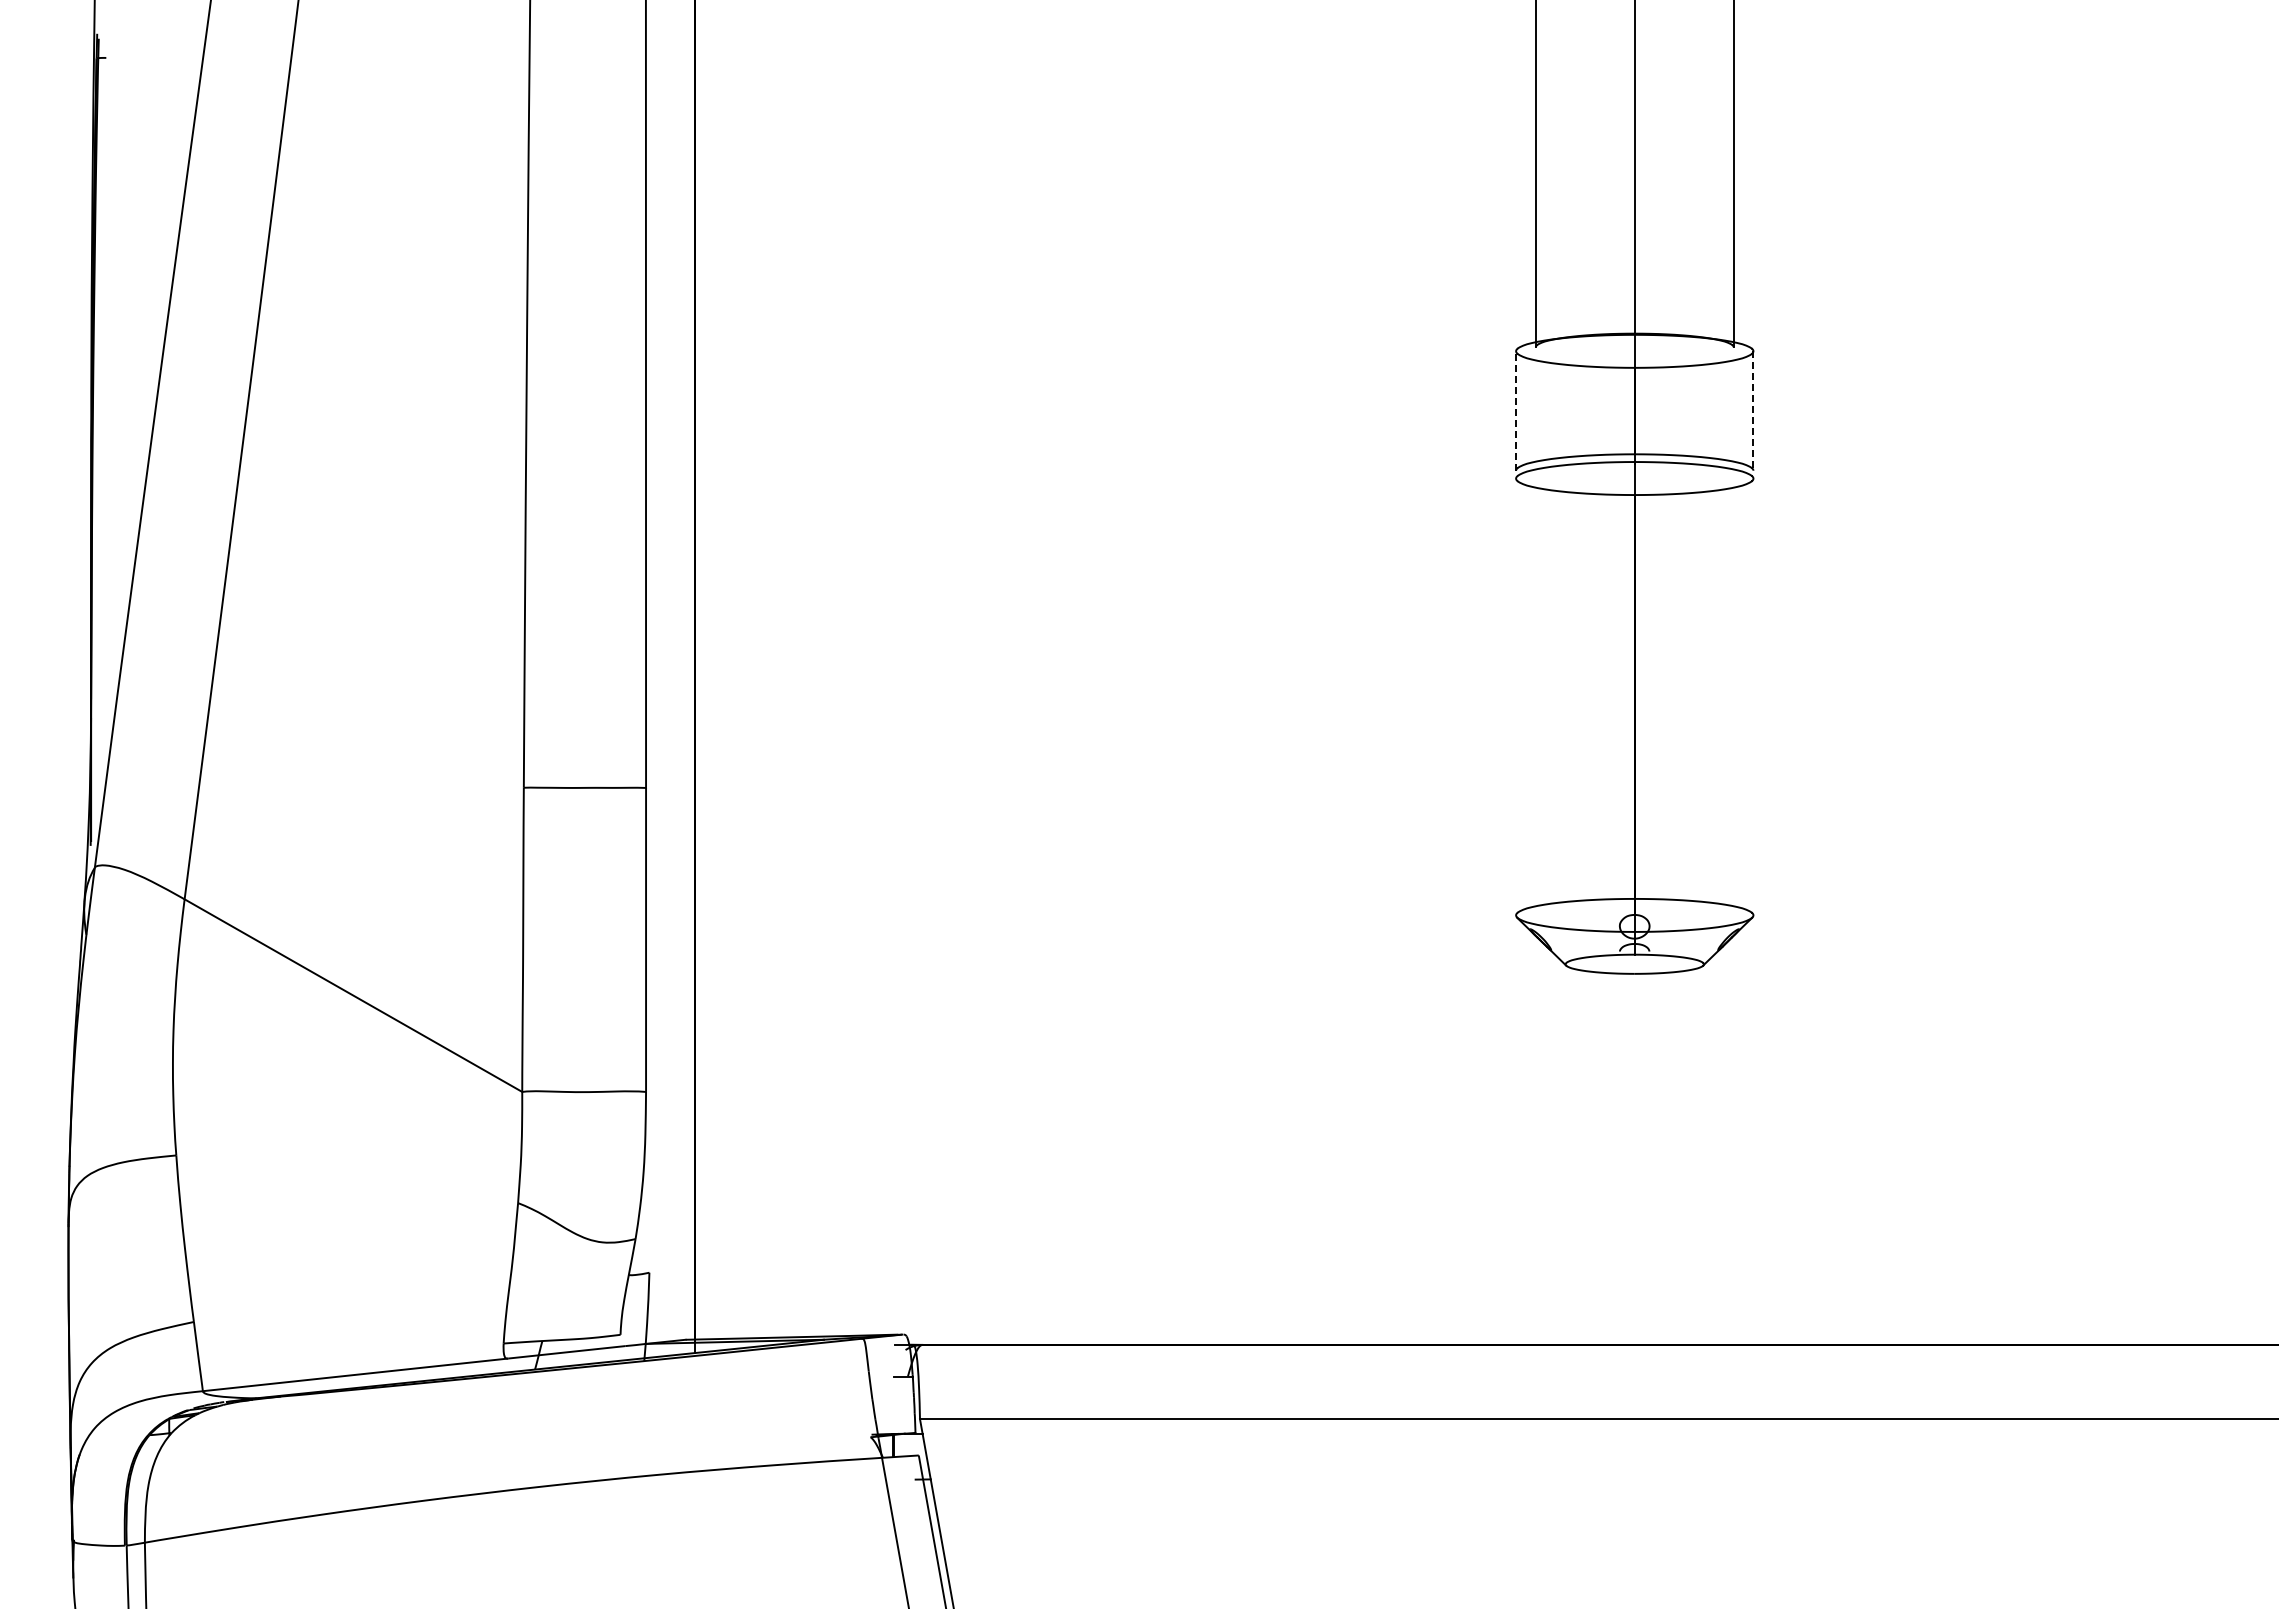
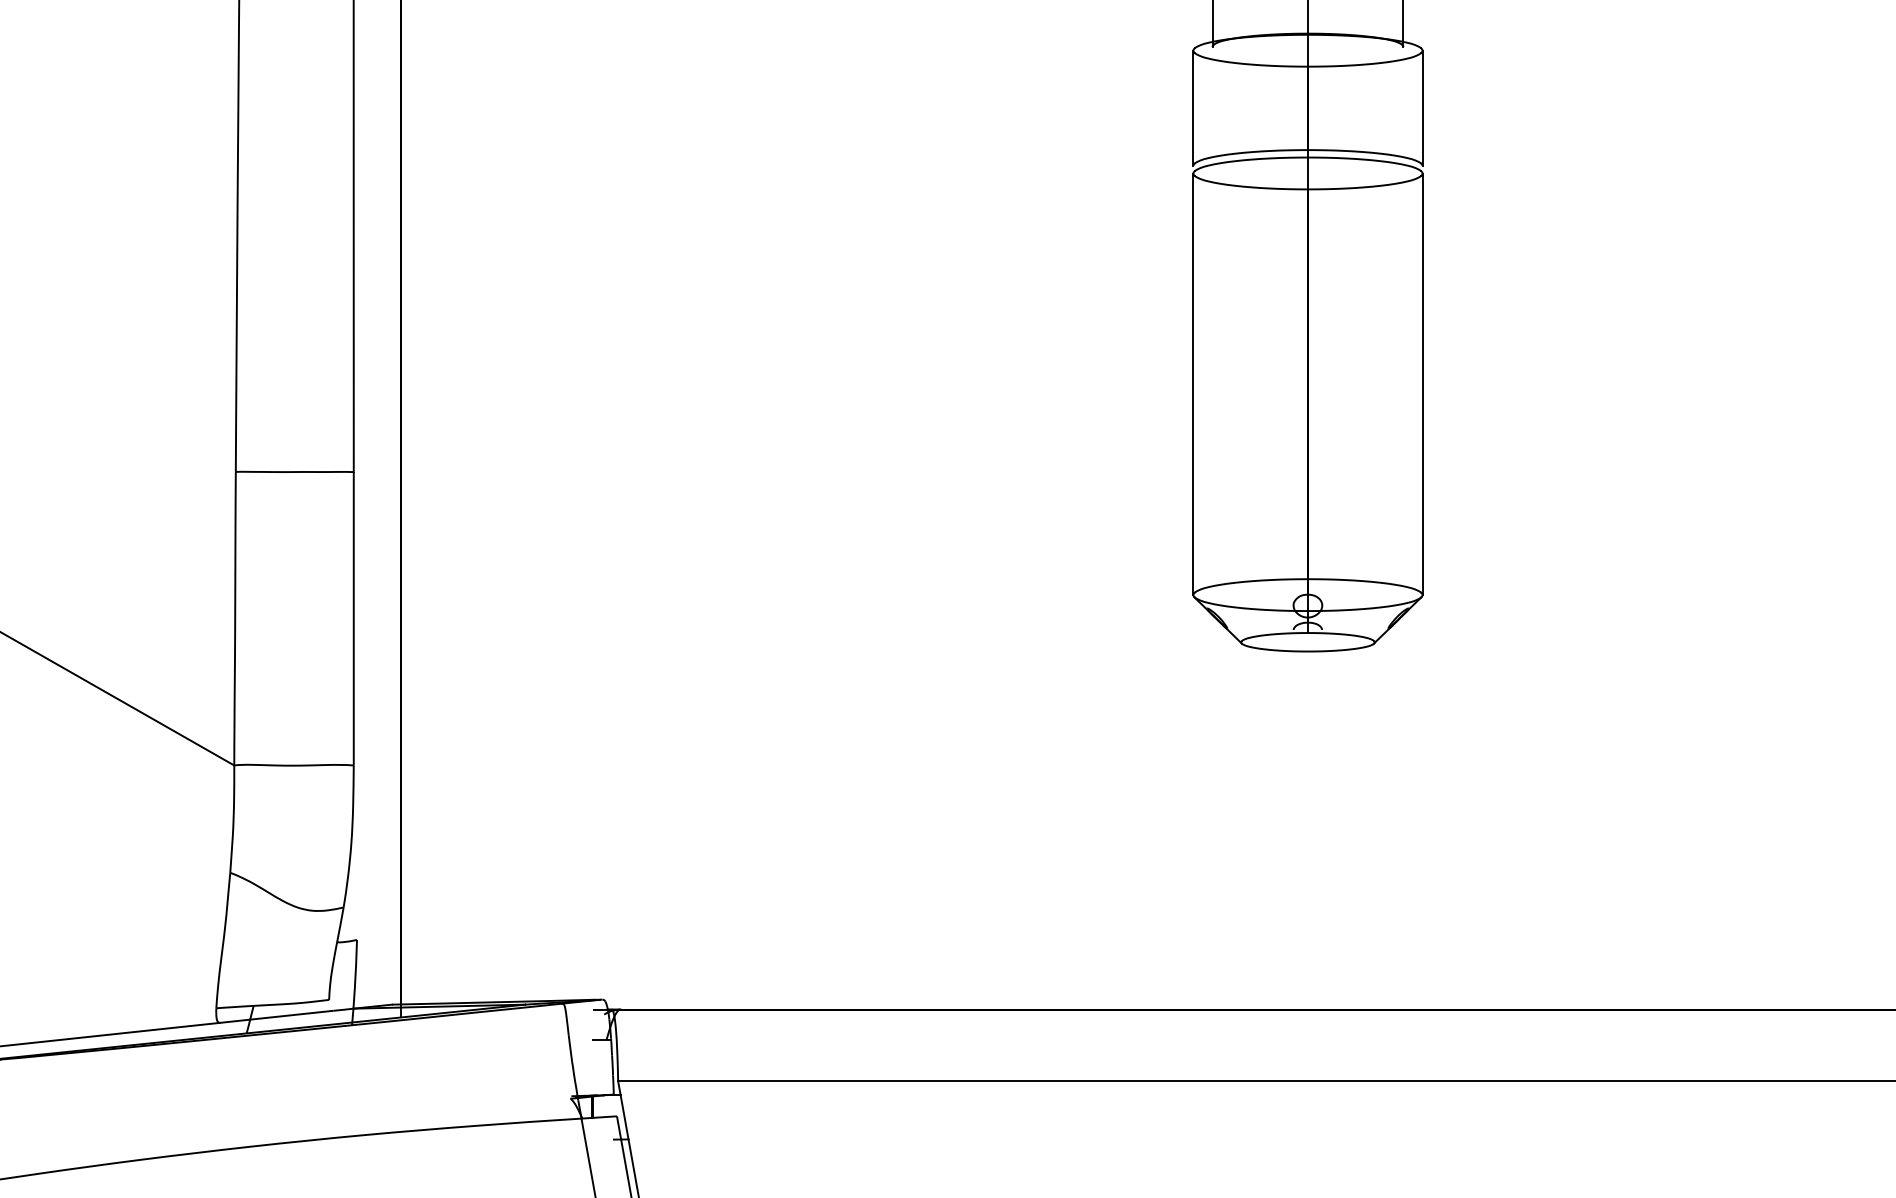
line: (1516, 410) -> (1193, 107), dashed -> solid
line: (1753, 410) -> (1422, 107), dashed -> solid
line: (1516, 696) -> (1193, 383), added
line: (1753, 696) -> (1422, 383), added

